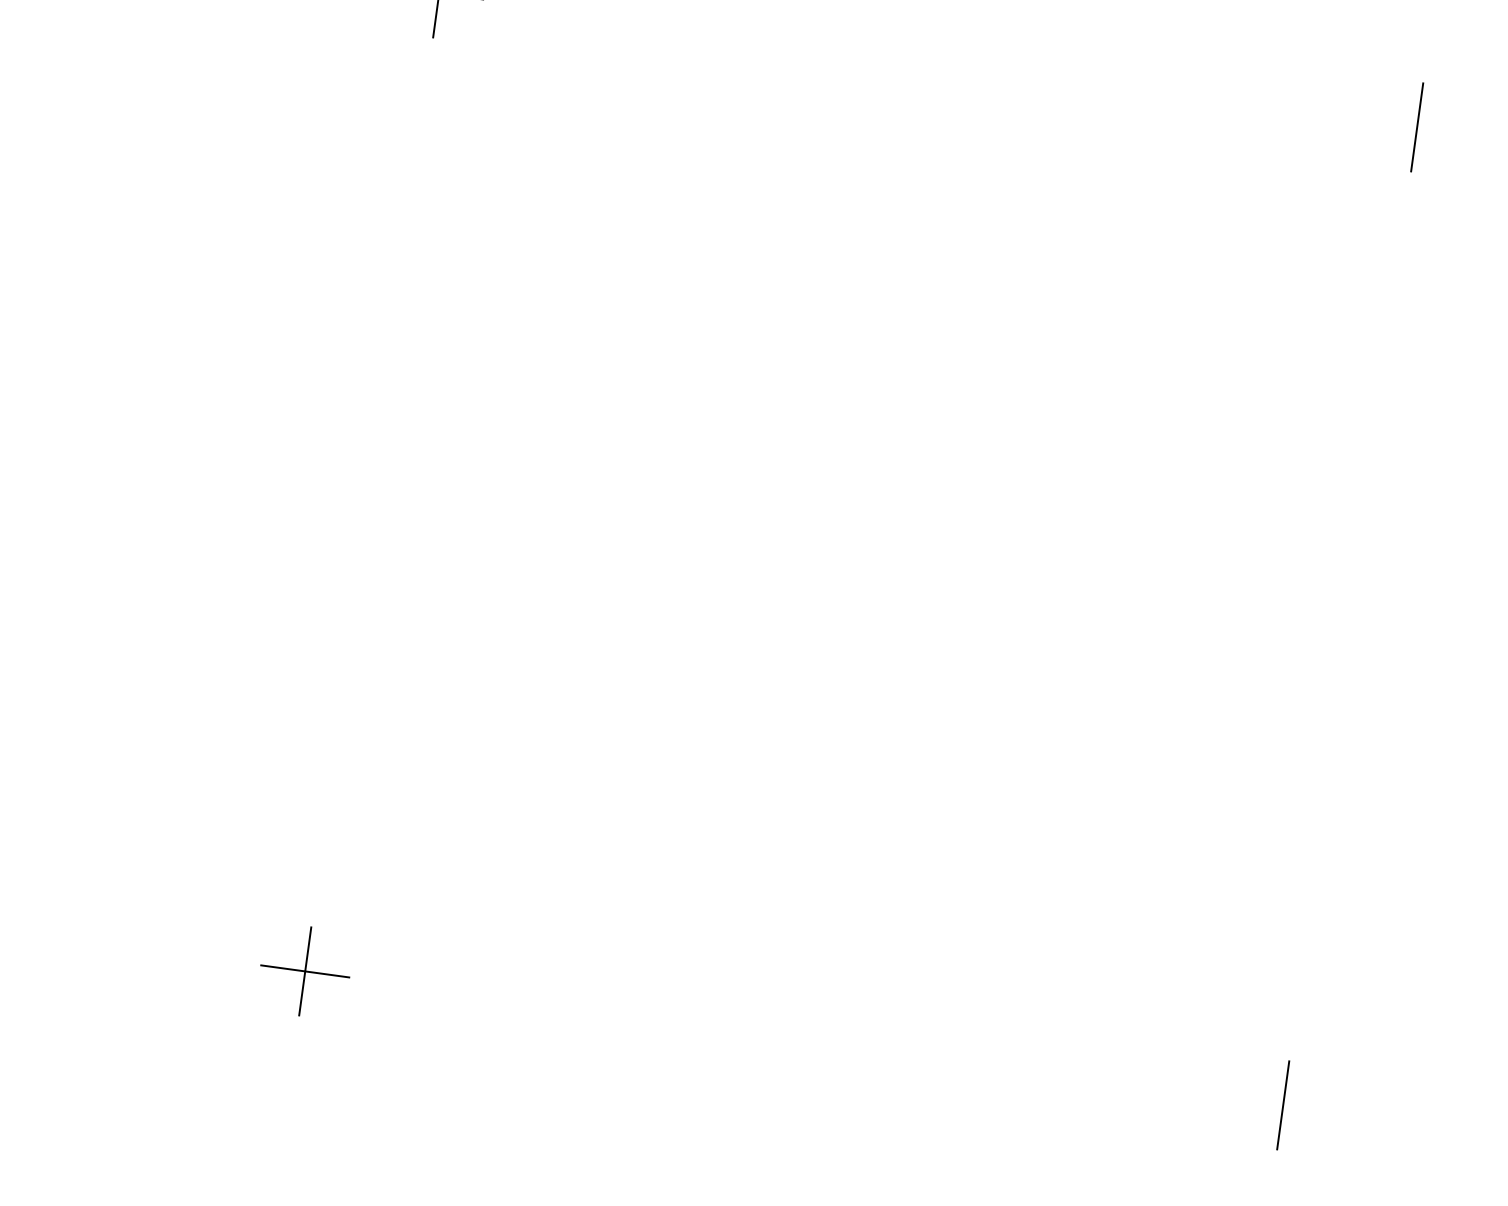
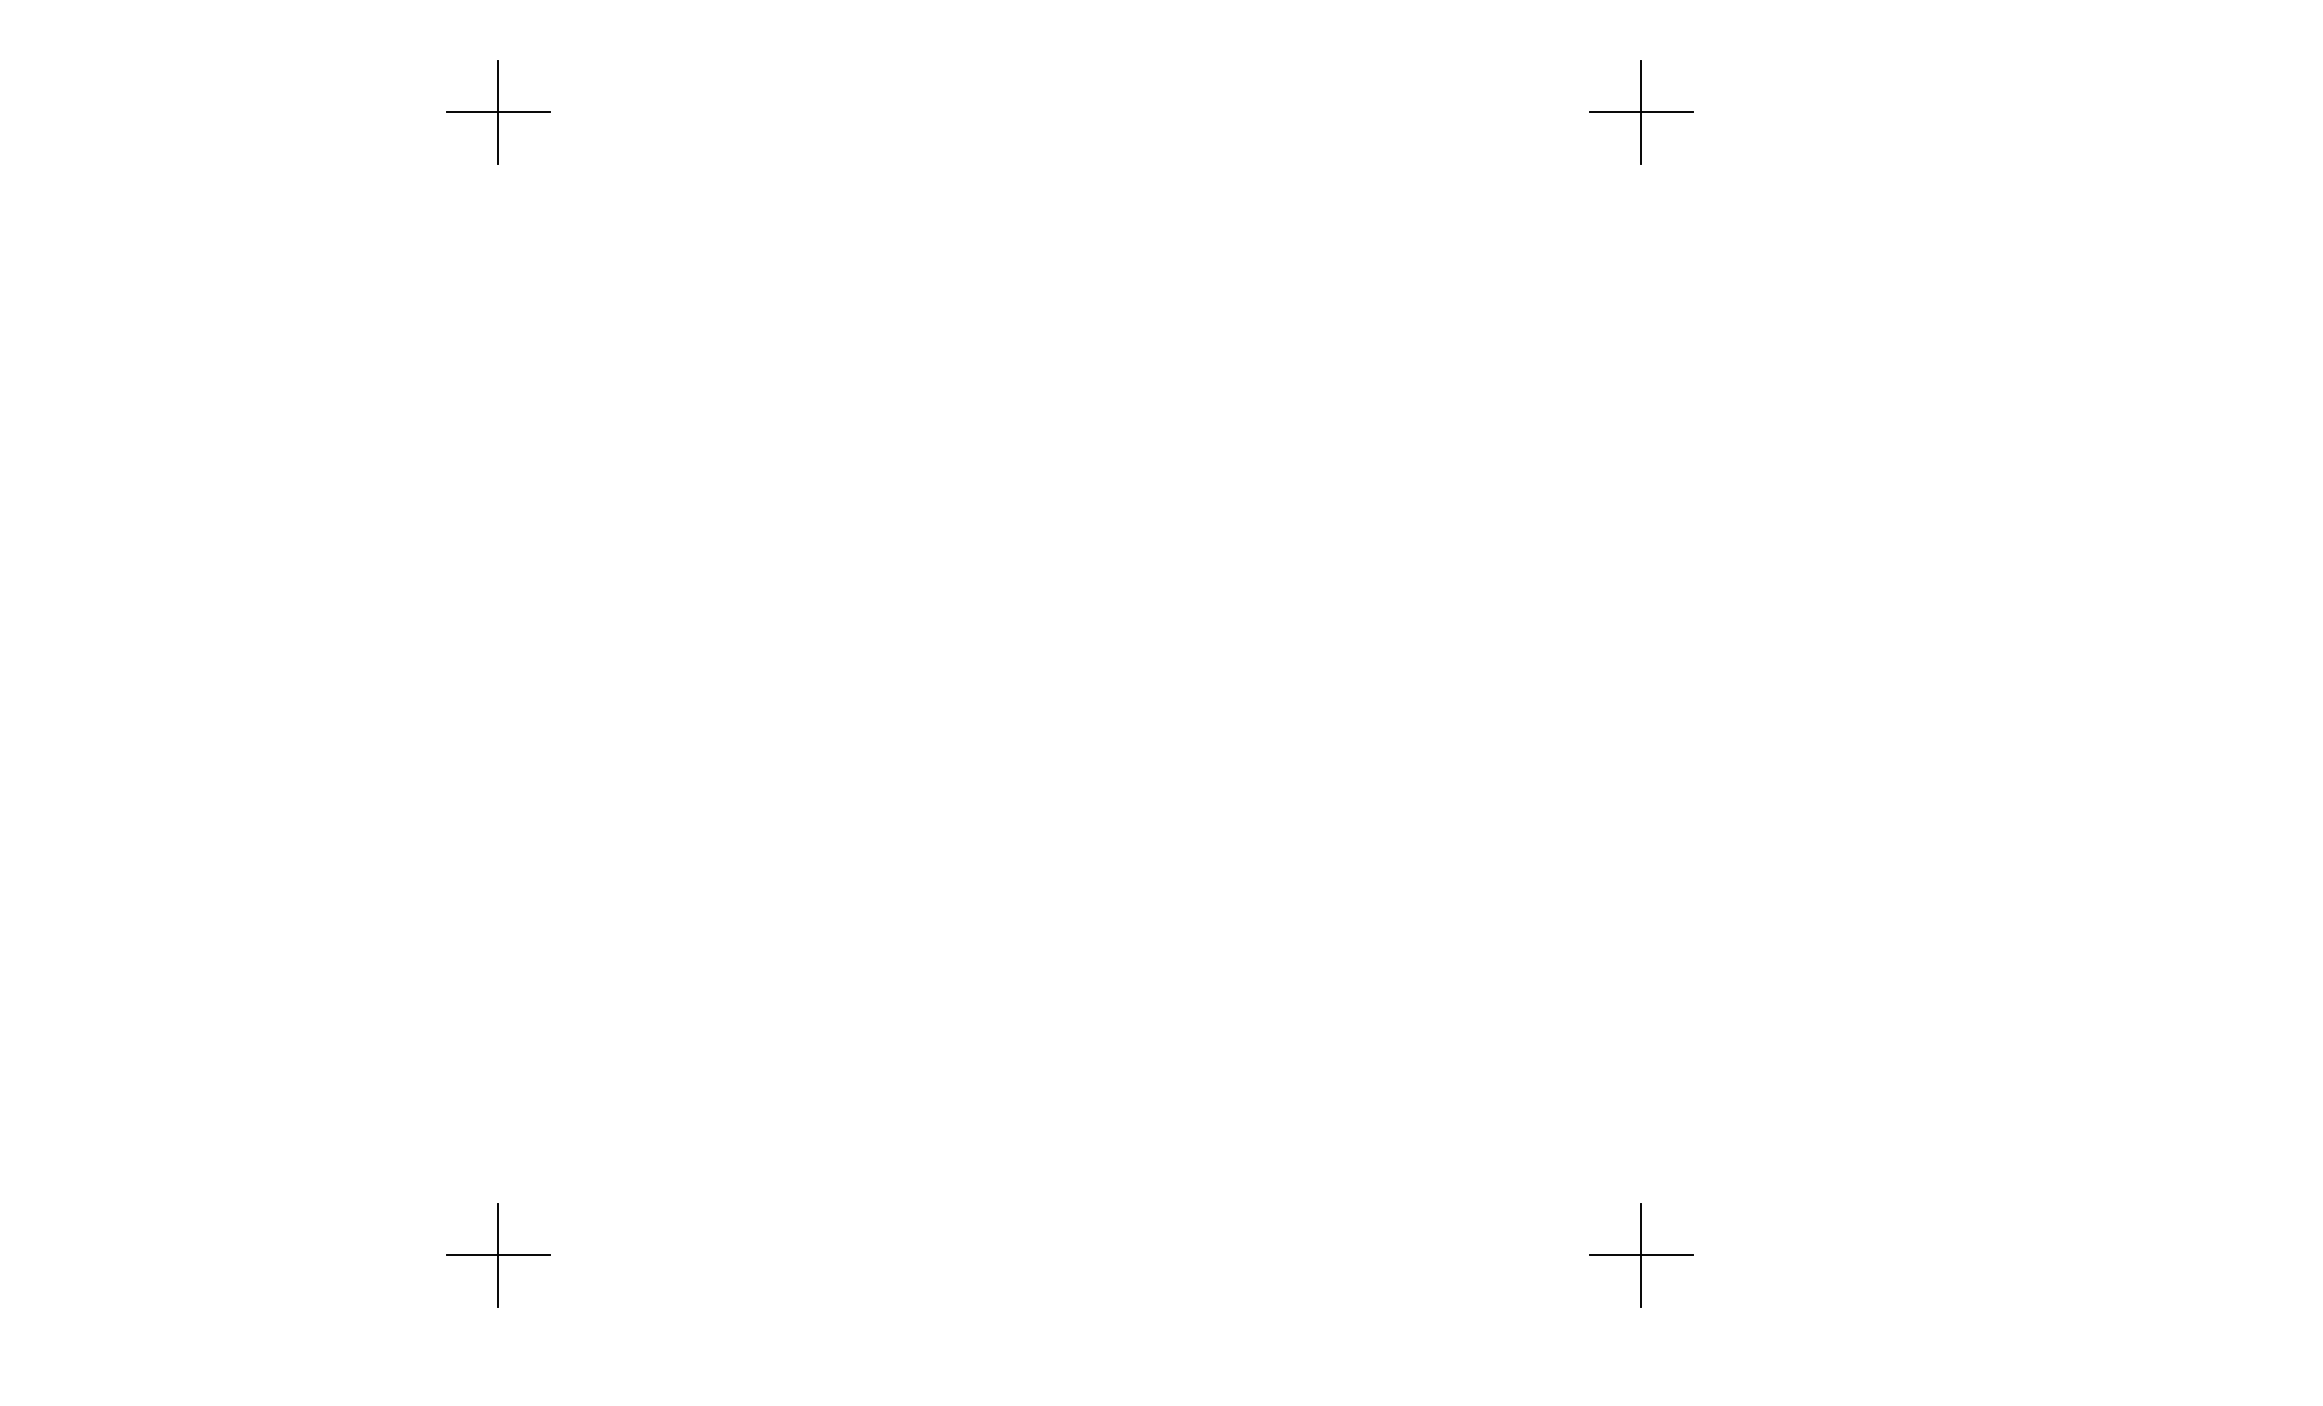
line: (1417, 127) -> (1641, 112), added
line: (1283, 1105) -> (1641, 1255), added

